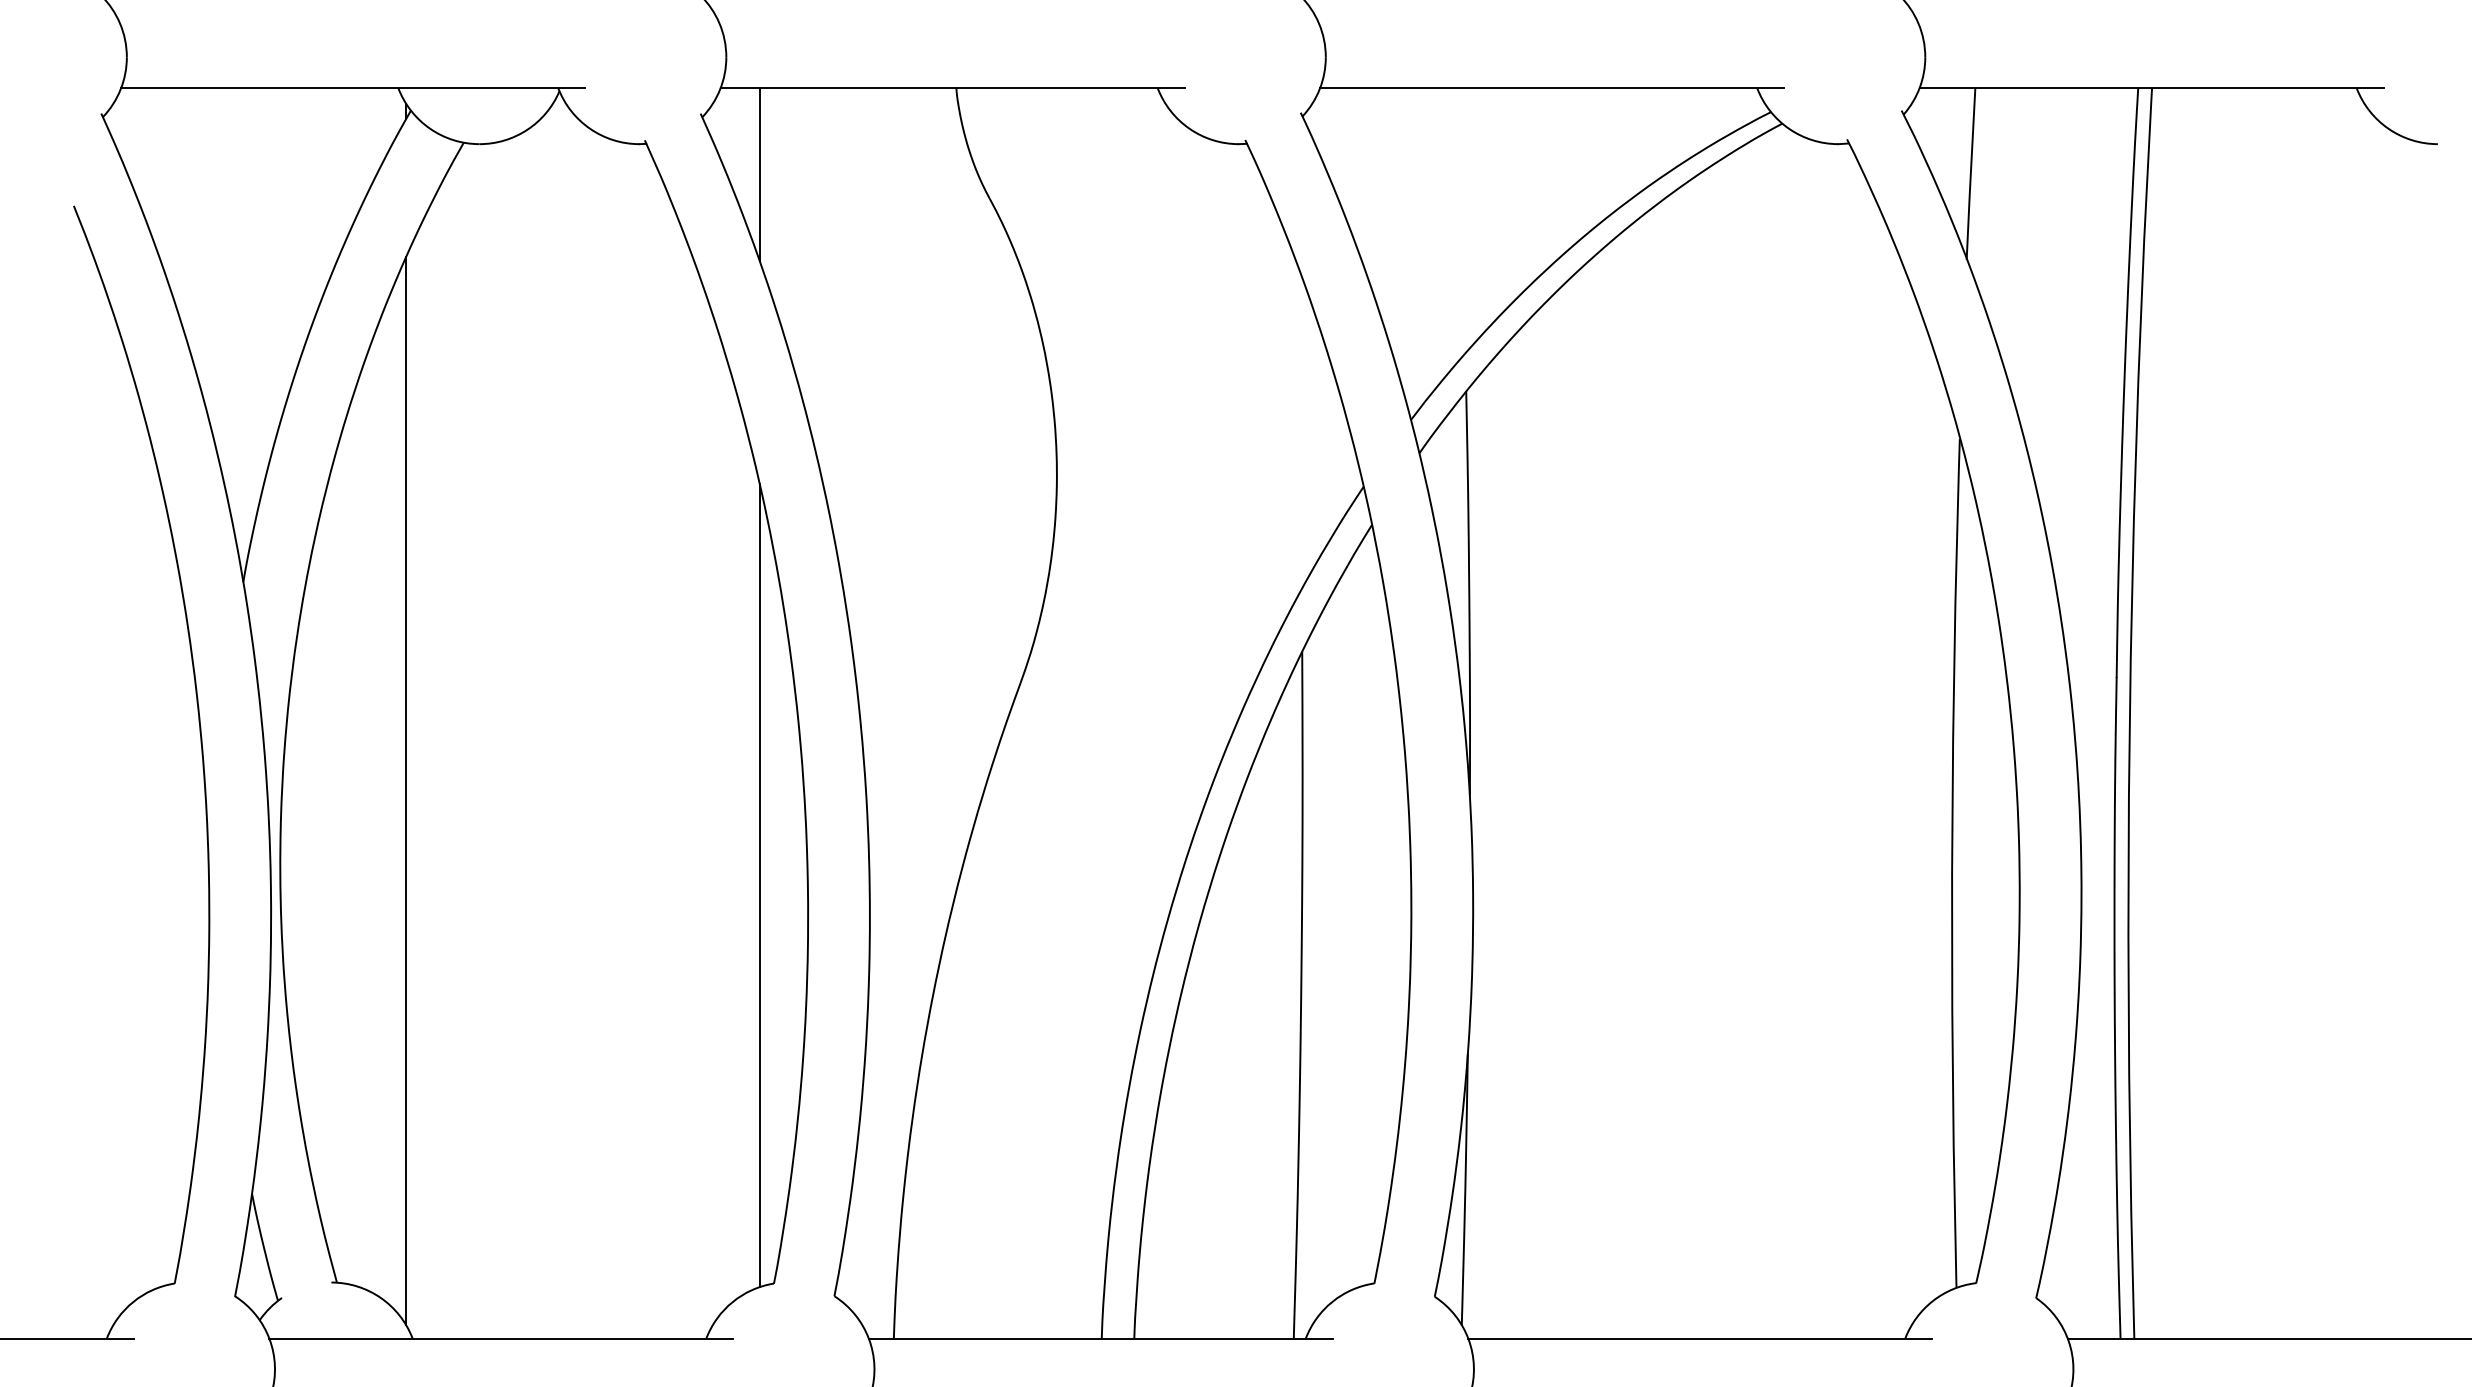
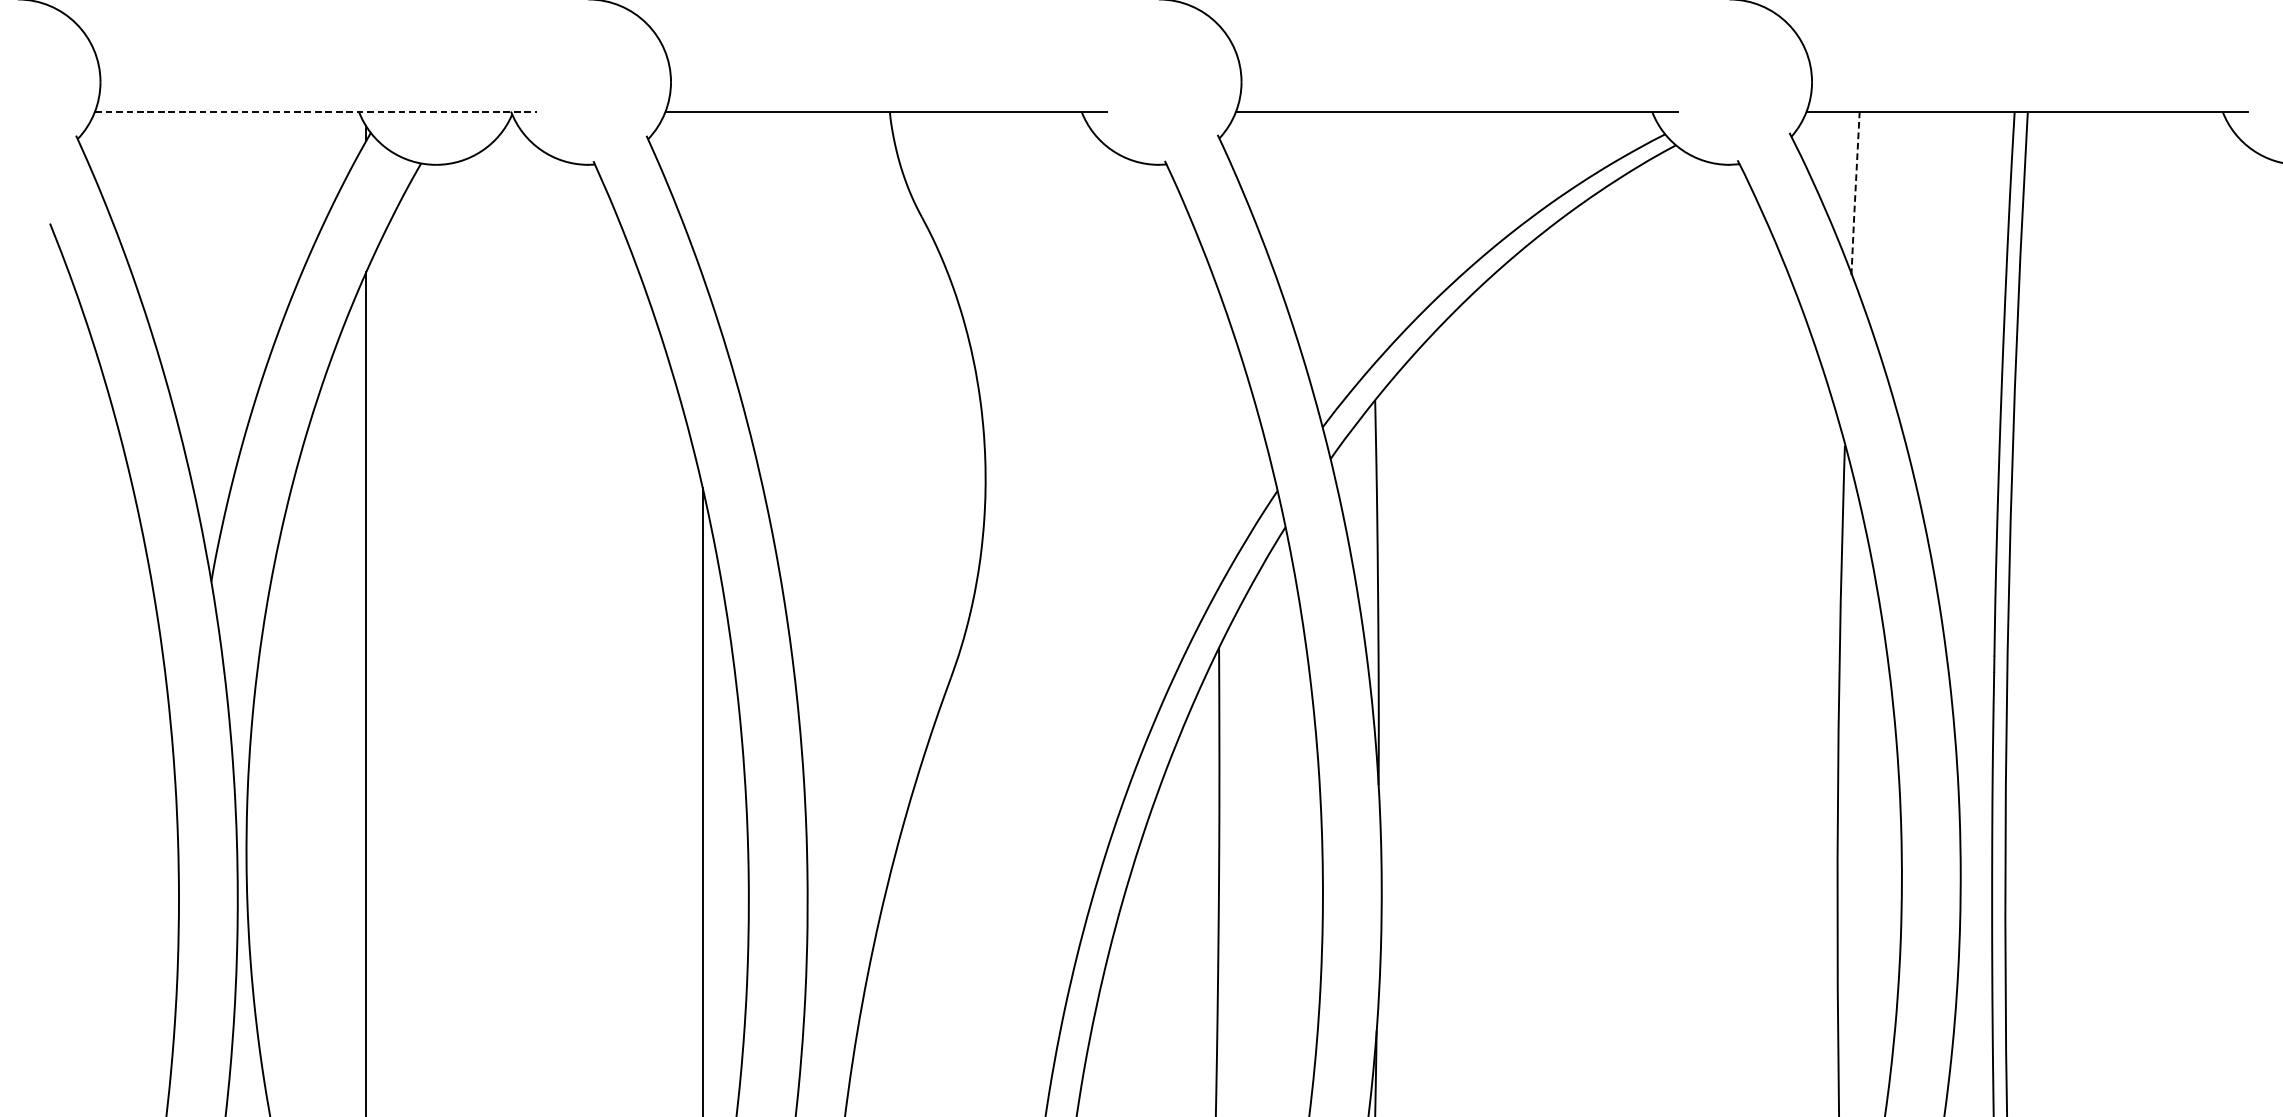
line: (353, 88) -> (316, 111), solid -> dashed
line: (759, 174) -> (702, 193), removed
line: (1970, 174) -> (1855, 193), solid -> dashed

